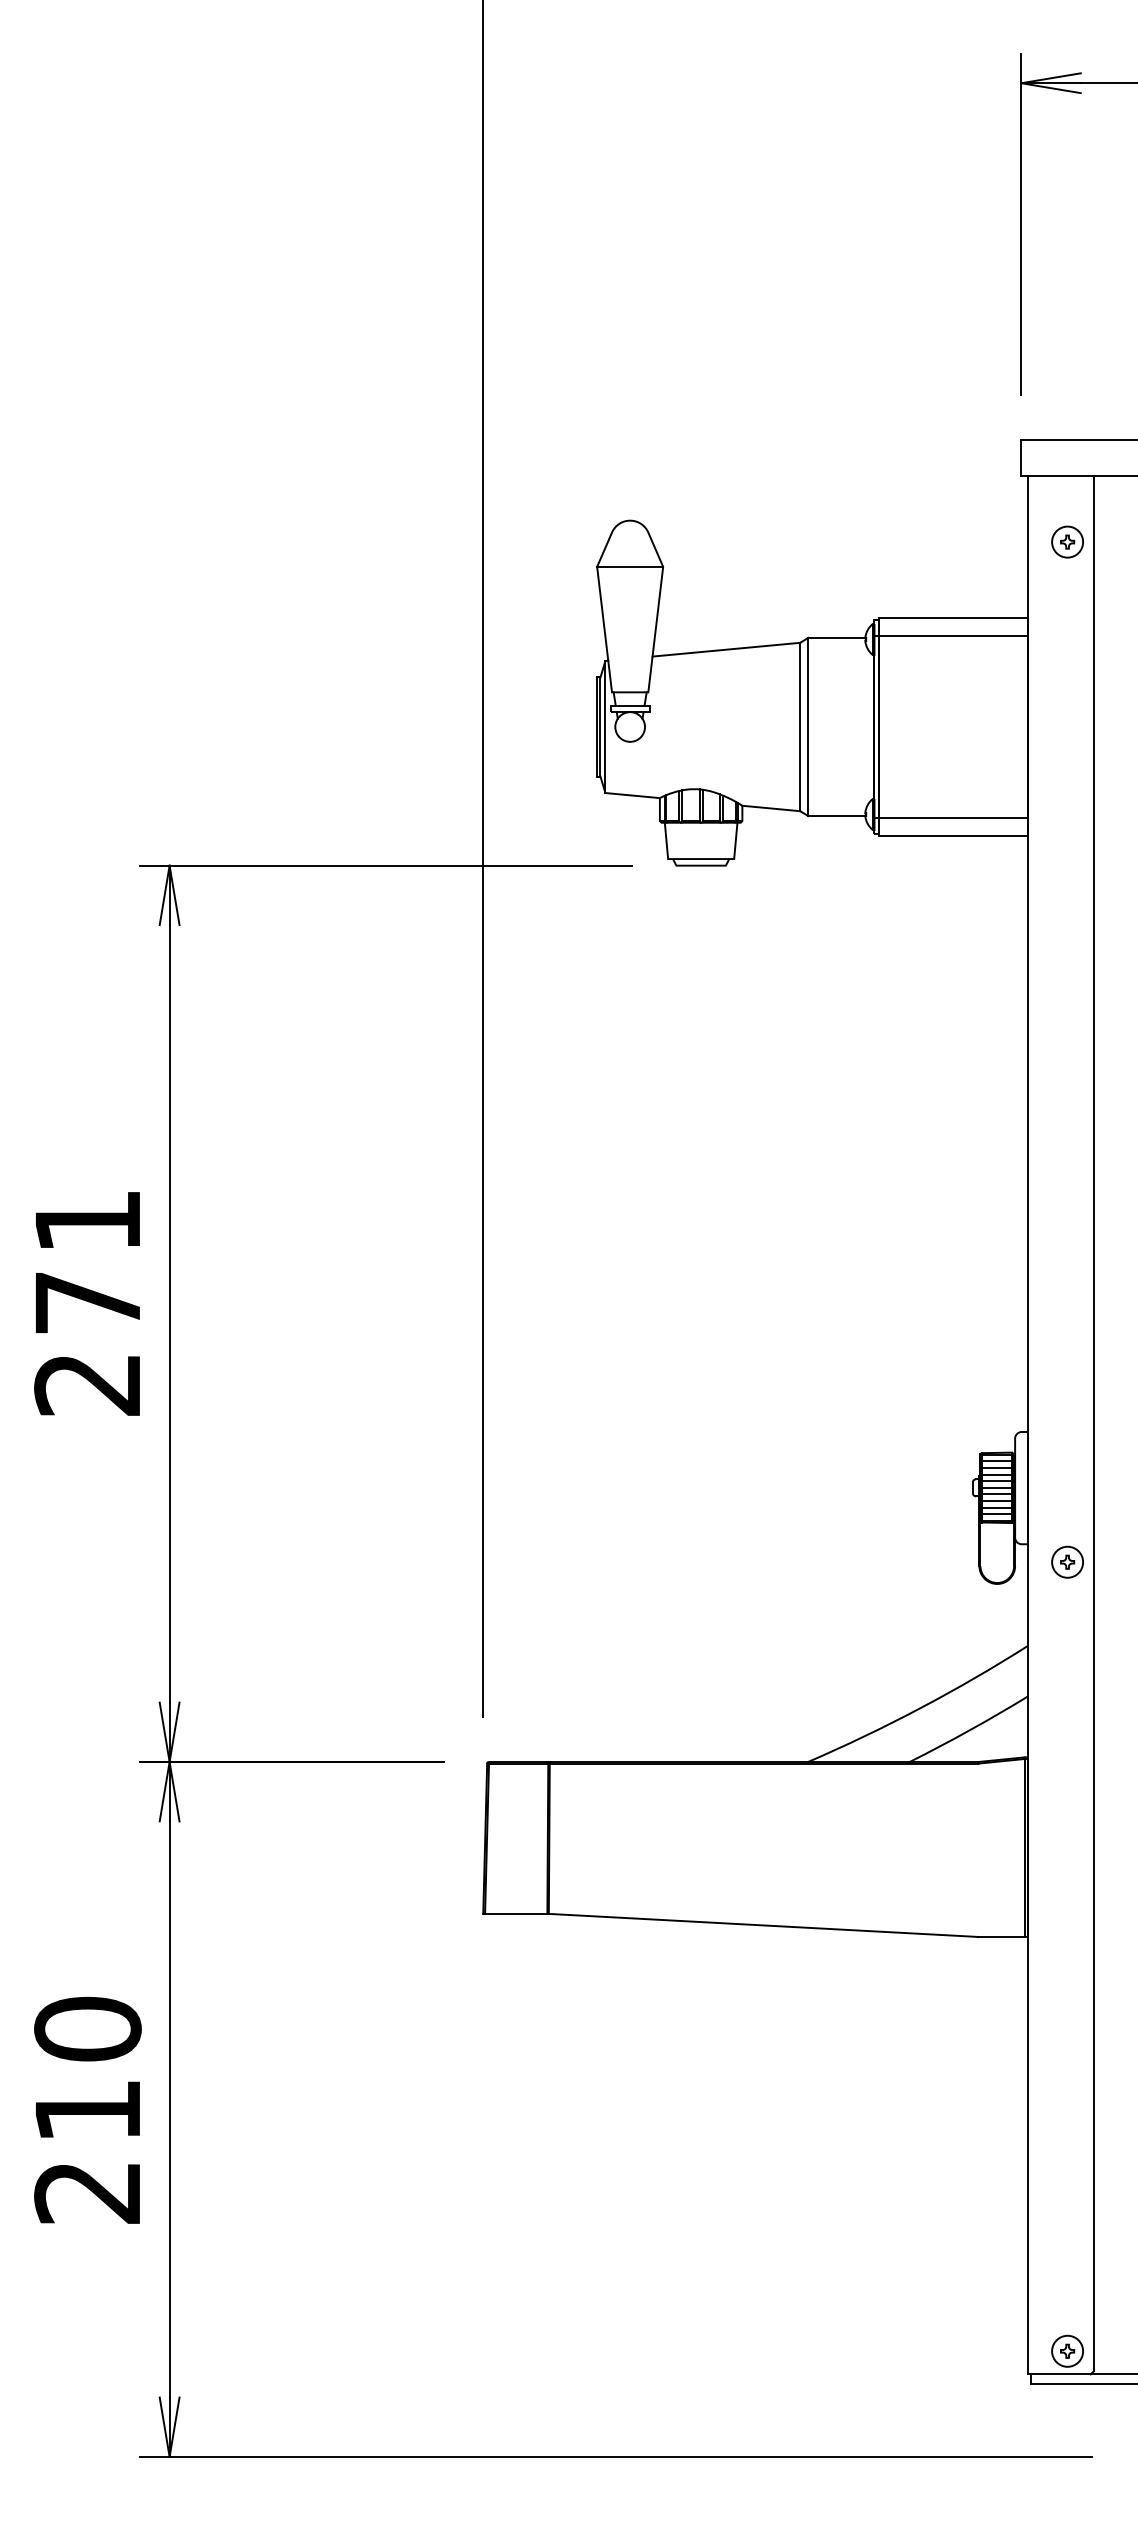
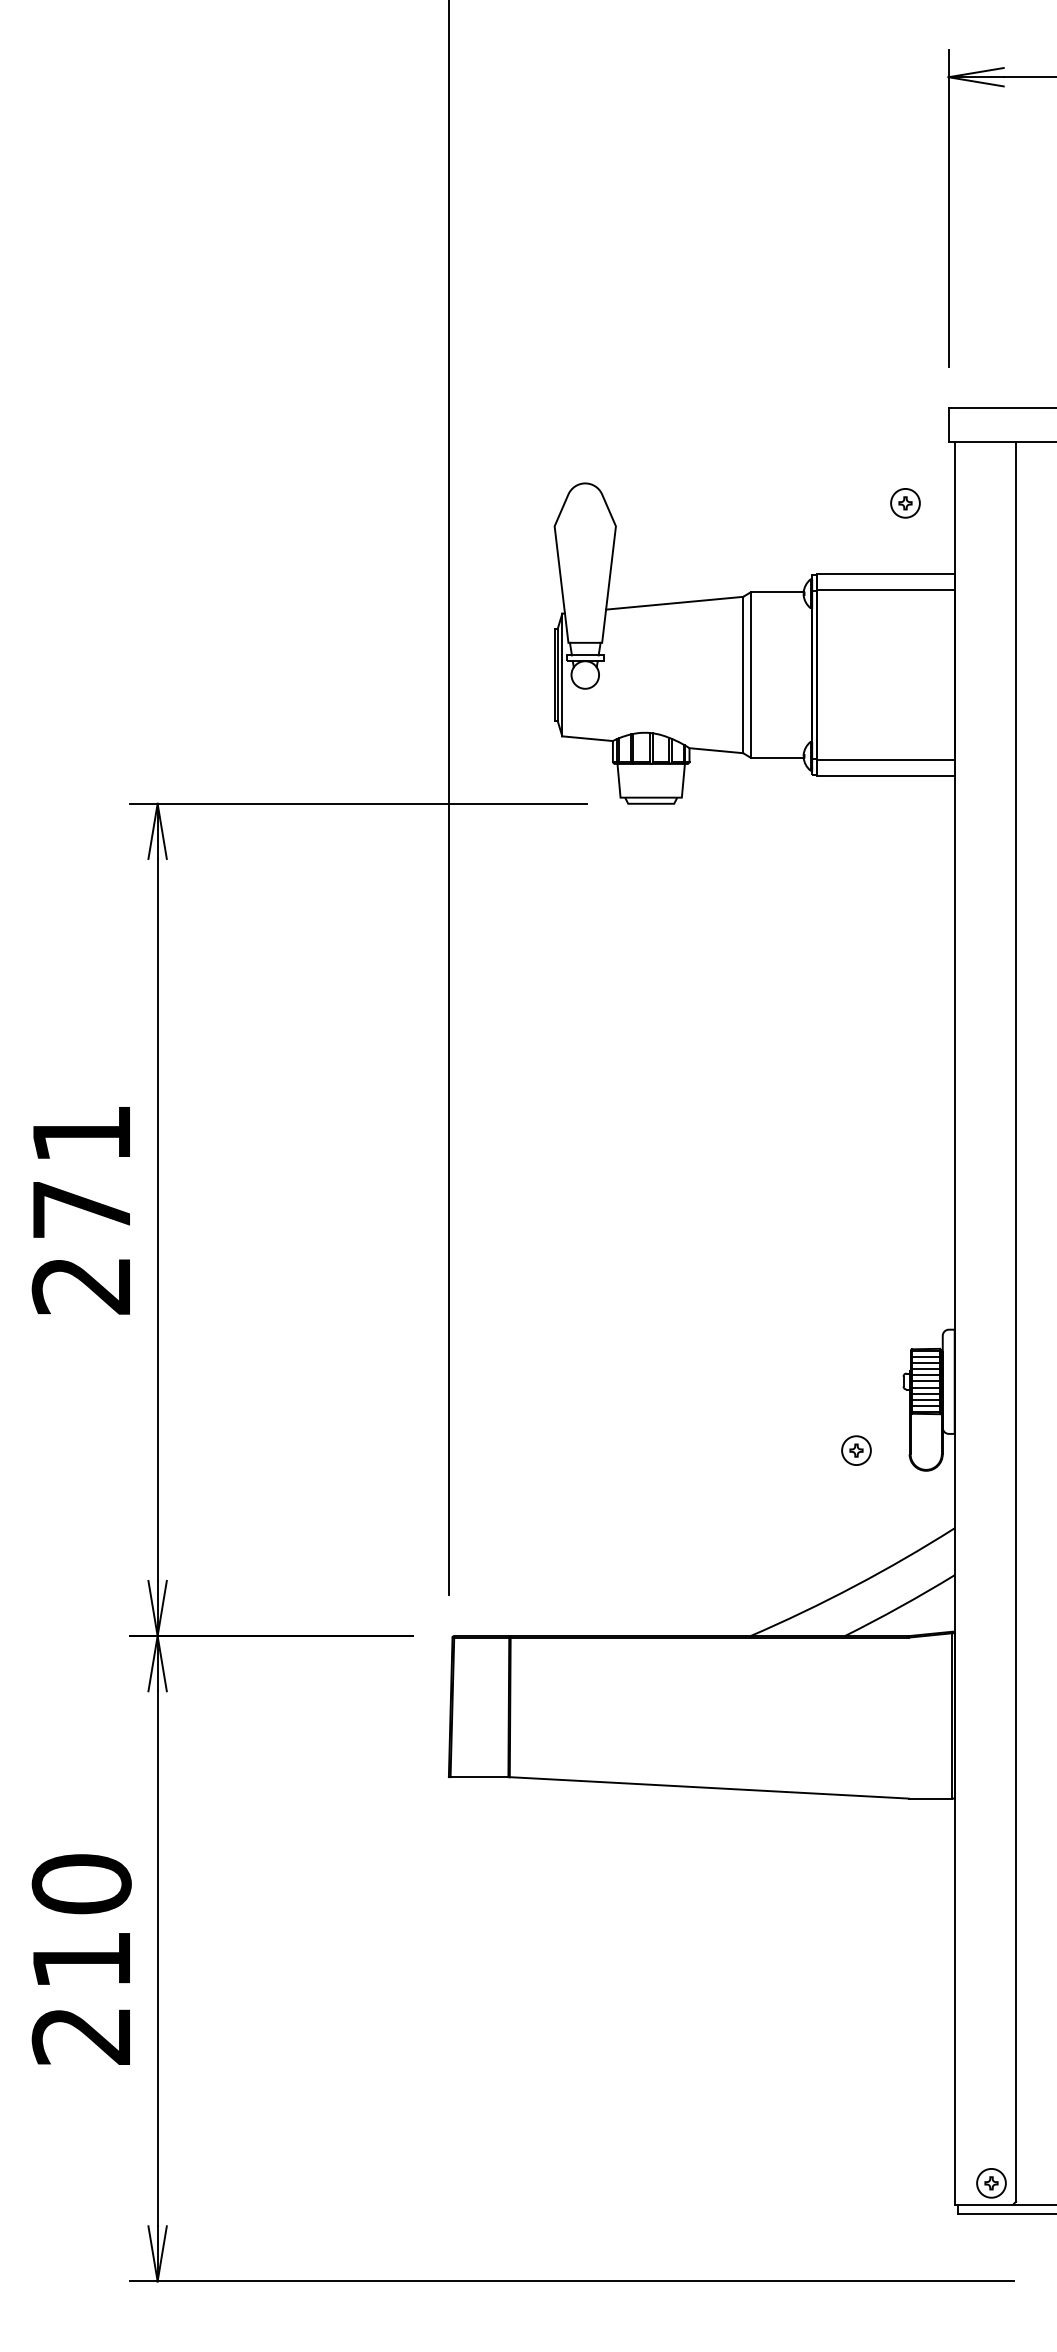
part: (1067, 542) -> (905, 503), moved
line: (629, 567) -> (584, 526), removed
part: (1067, 1562) -> (856, 1450), moved

